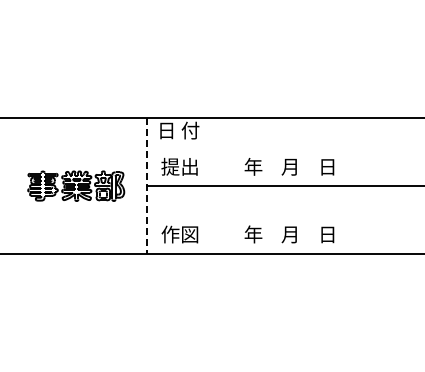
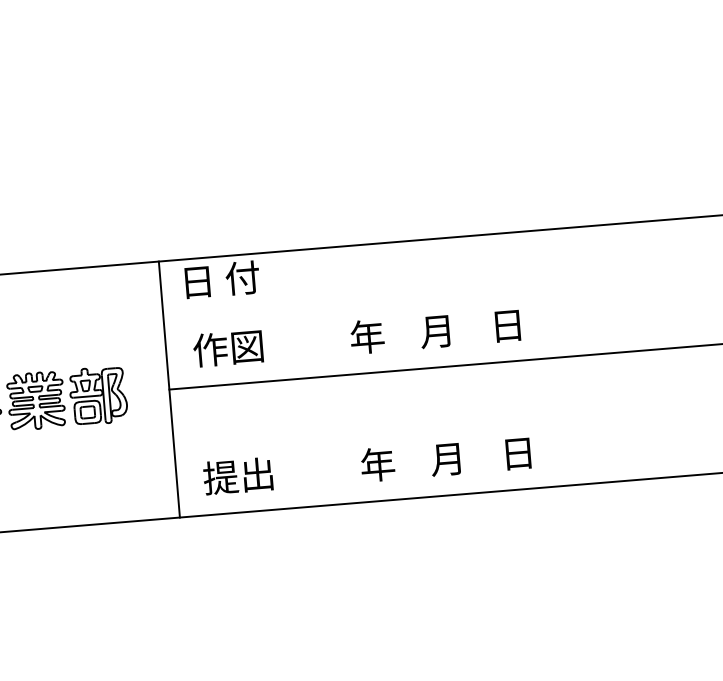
text: (179, 166) -> (227, 347), 提出          年    月    日 -> 作図          年    月    日
line: (147, 185) -> (169, 388), dashed -> solid
text: (179, 234) -> (238, 476), 作図          年    月    日 -> 提出          年    月    日

